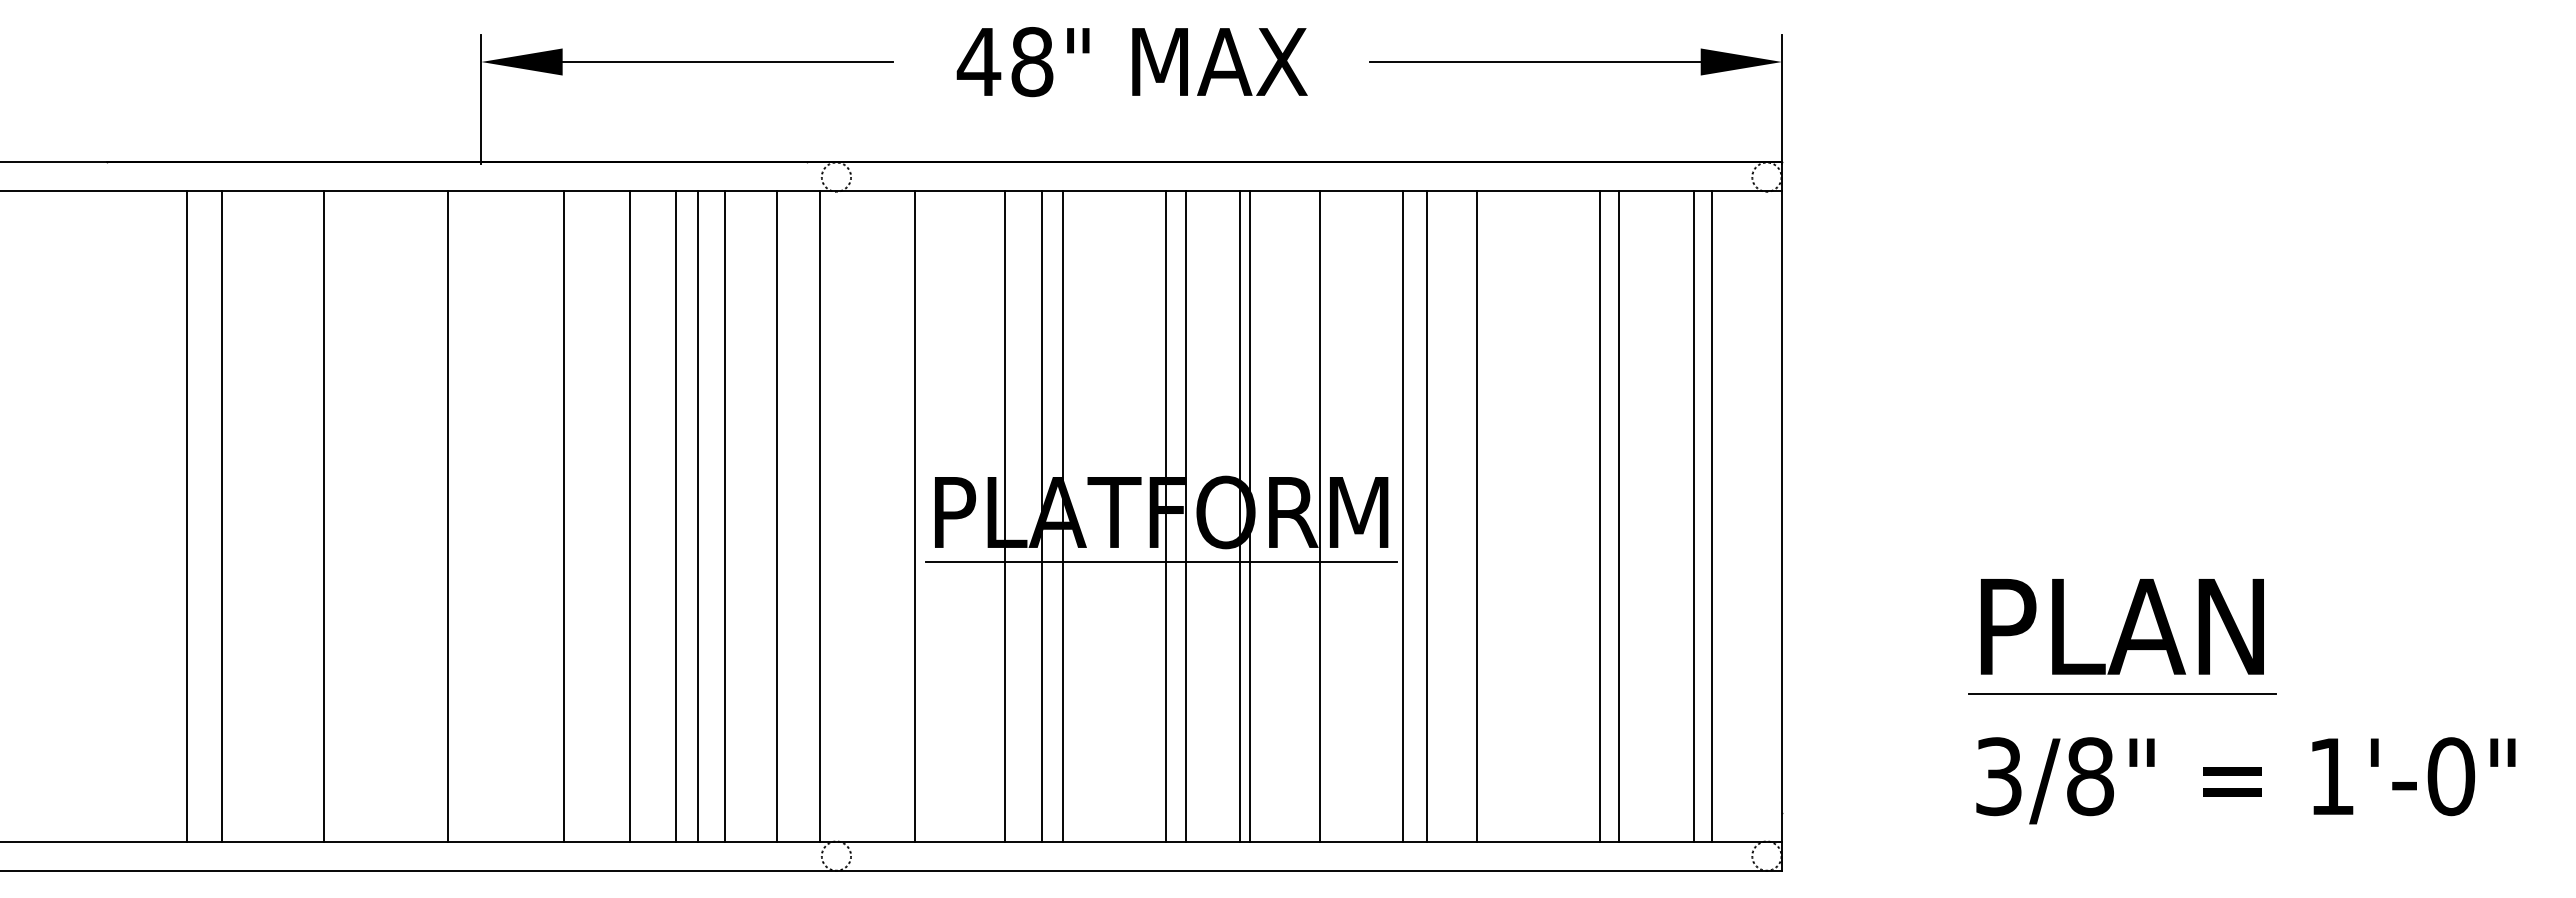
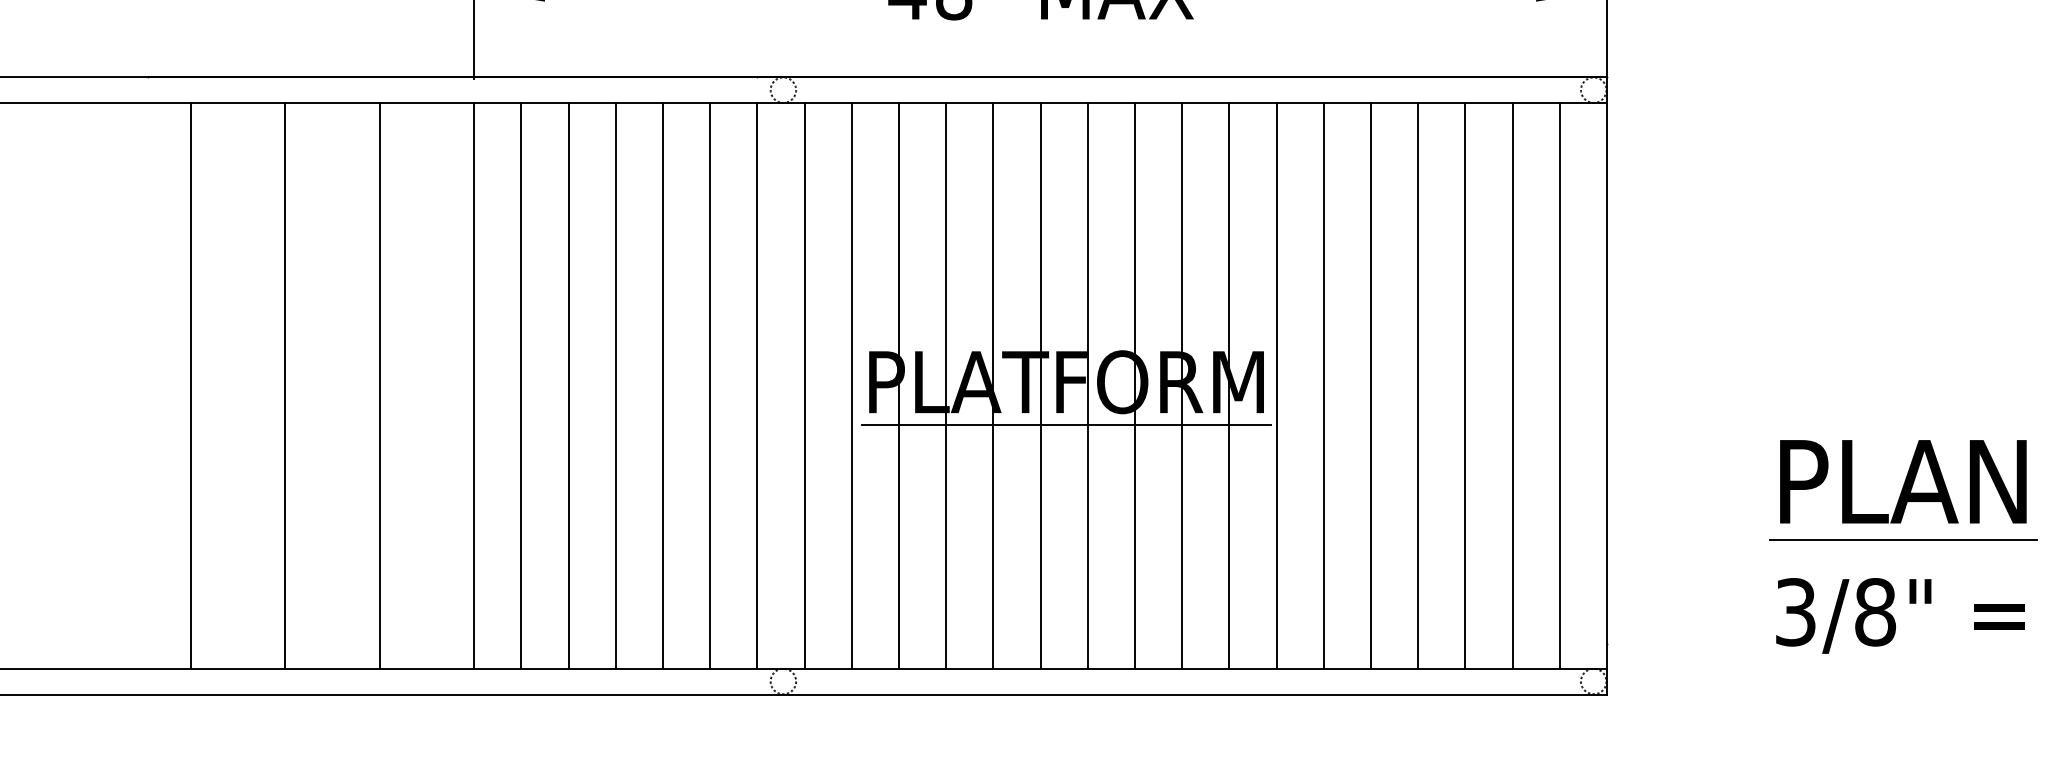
line: (187, 516) -> (191, 385), moved
line: (221, 516) -> (285, 385), moved
line: (323, 516) -> (379, 385), moved
line: (448, 516) -> (474, 385), moved
line: (563, 516) -> (521, 385), moved
line: (629, 516) -> (568, 385), moved
line: (675, 516) -> (615, 385), moved
line: (725, 516) -> (710, 385), moved
line: (776, 516) -> (757, 385), moved
line: (819, 516) -> (804, 385), moved
line: (1005, 516) -> (899, 385), moved
line: (1042, 516) -> (993, 385), moved
line: (1063, 516) -> (946, 385), moved
line: (1165, 516) -> (1040, 385), moved
line: (1250, 516) -> (1182, 385), moved
line: (1320, 516) -> (1229, 385), moved
line: (1426, 516) -> (1323, 385), moved
line: (1477, 516) -> (1371, 385), moved
line: (1600, 516) -> (1418, 385), moved
line: (1693, 516) -> (1559, 385), moved
line: (1711, 516) -> (1512, 385), moved

